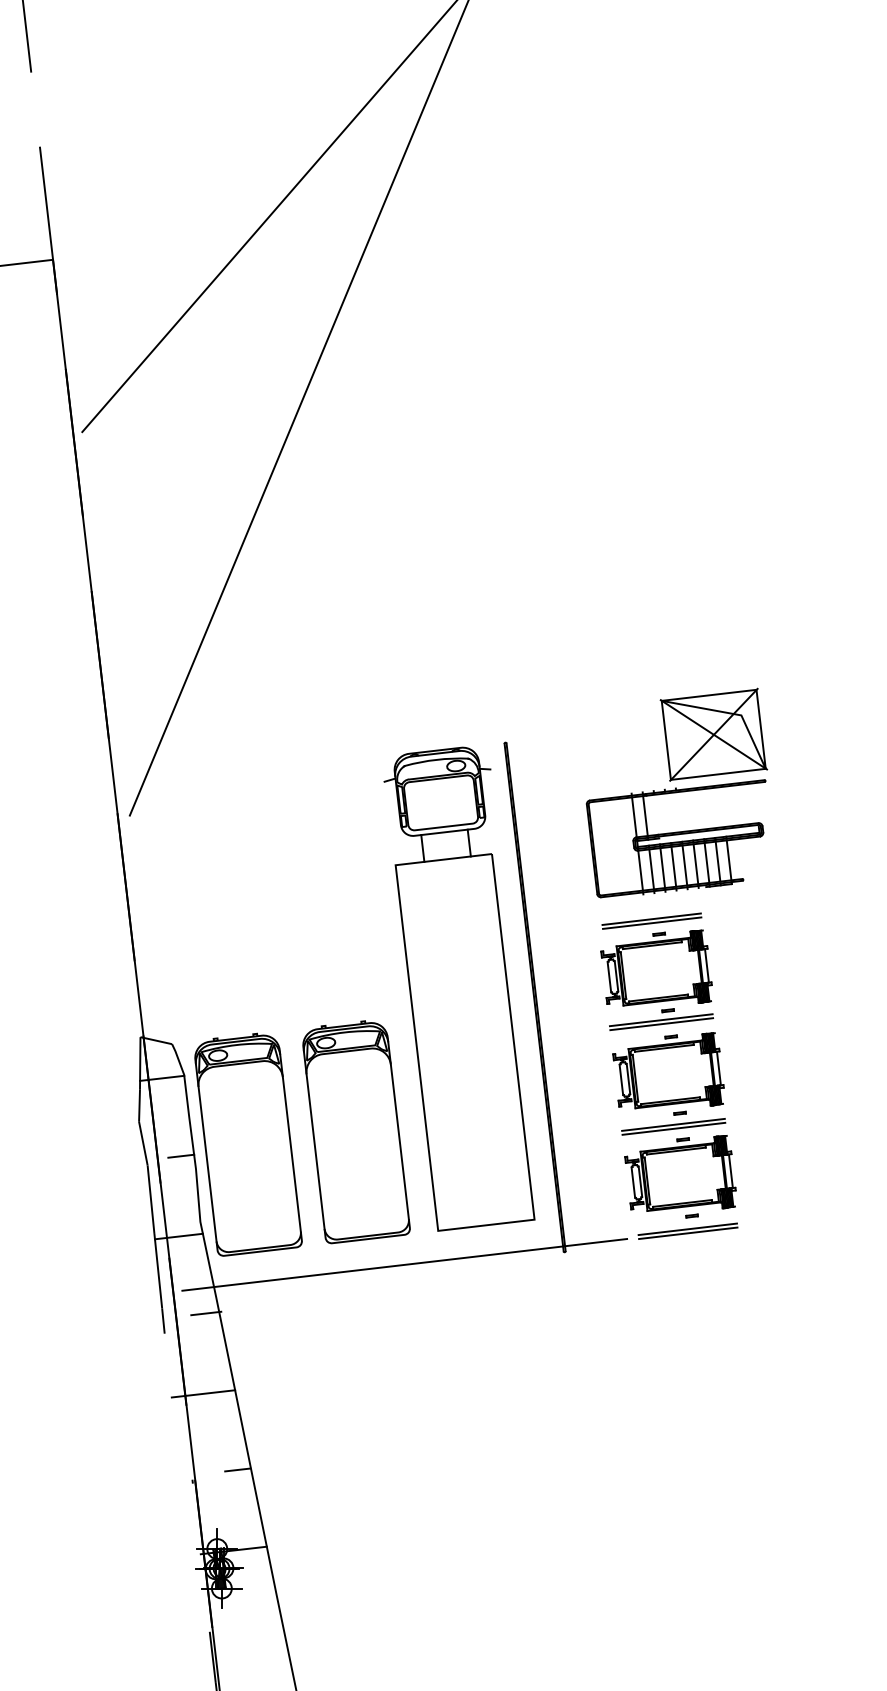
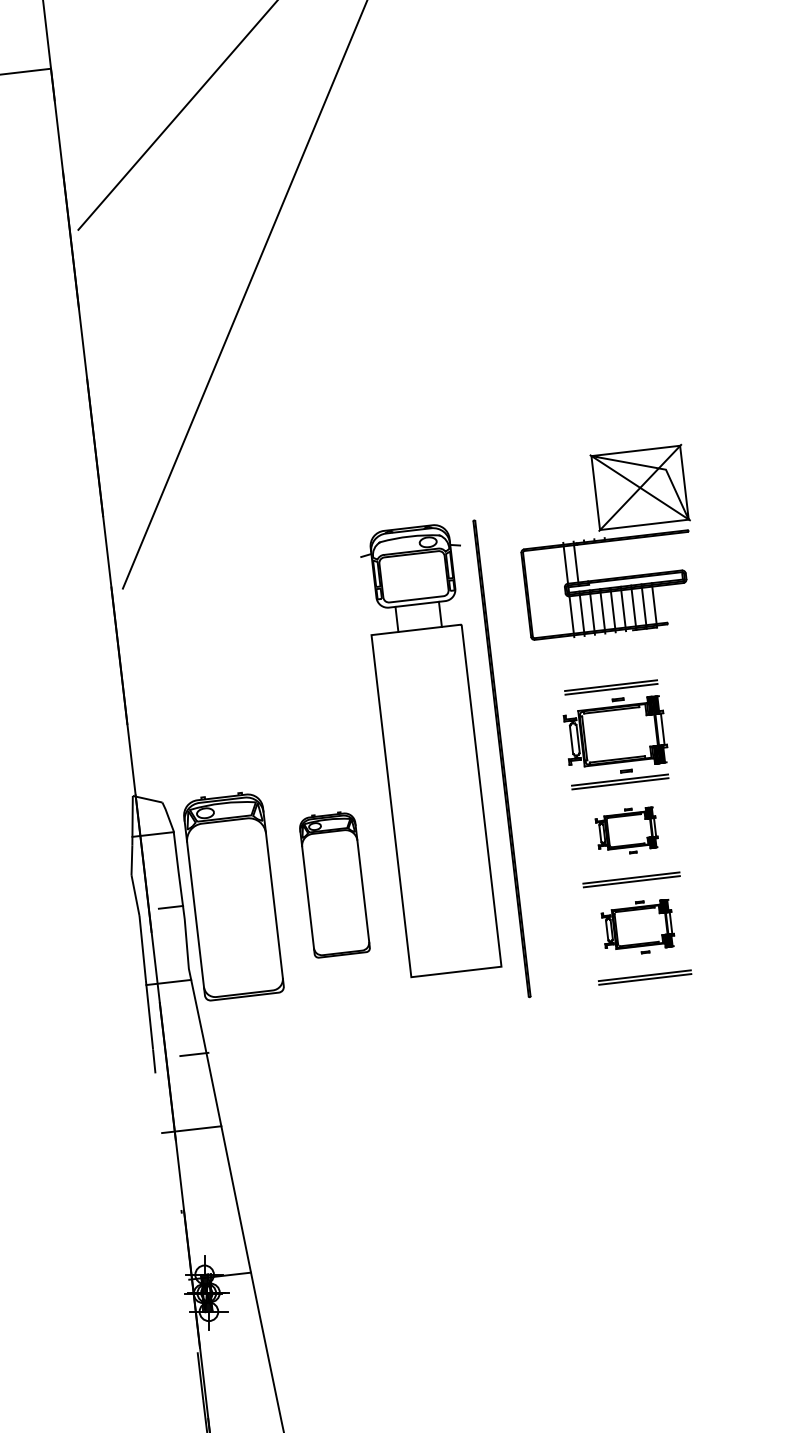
part: (676, 792) -> (605, 541), moved
part: (668, 1073) -> (626, 829), size x0.6
part: (356, 1132) -> (334, 885), size x0.7
part: (680, 1176) -> (638, 926), size x0.7
line: (404, 1264) -> (379, 1008), removed
line: (237, 1469) -> (223, 1200), removed

